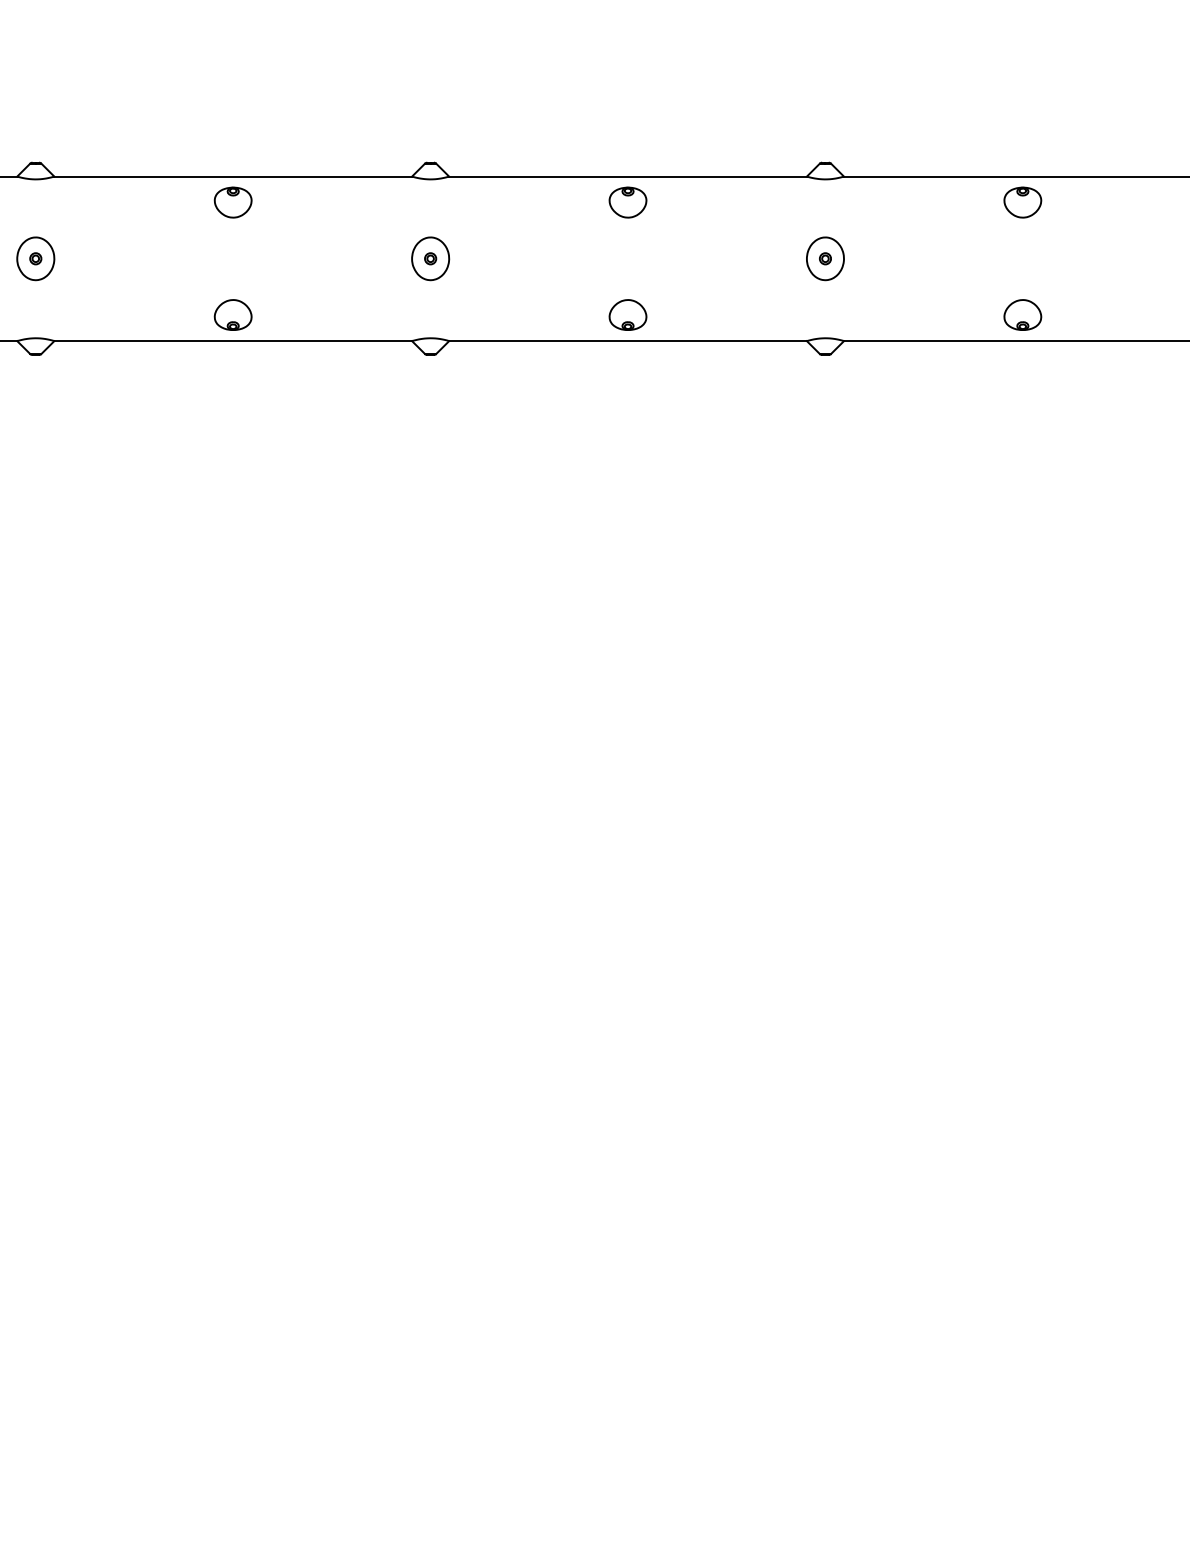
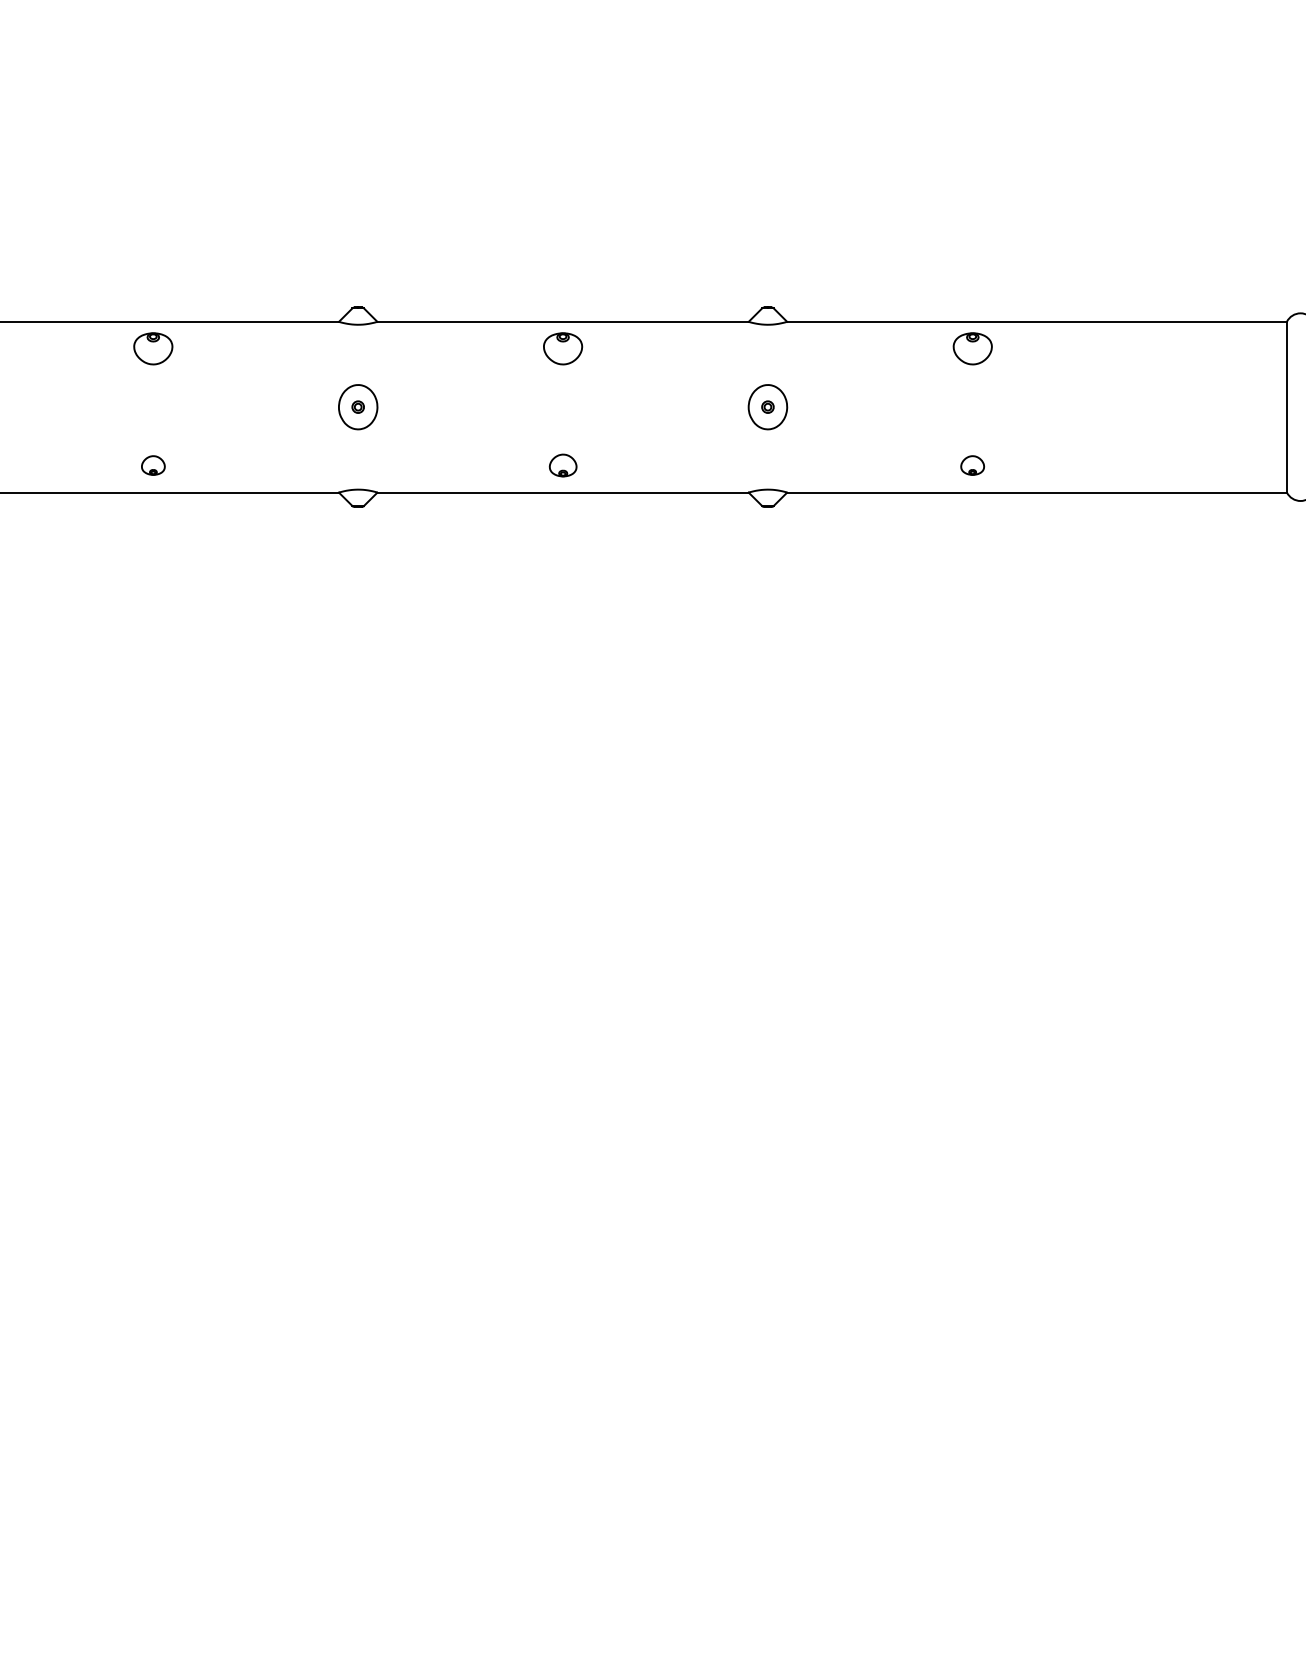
part: (233, 315) -> (153, 465), size x0.6
part: (628, 315) -> (563, 465), size x0.7
part: (1022, 315) -> (972, 465), size x0.6

